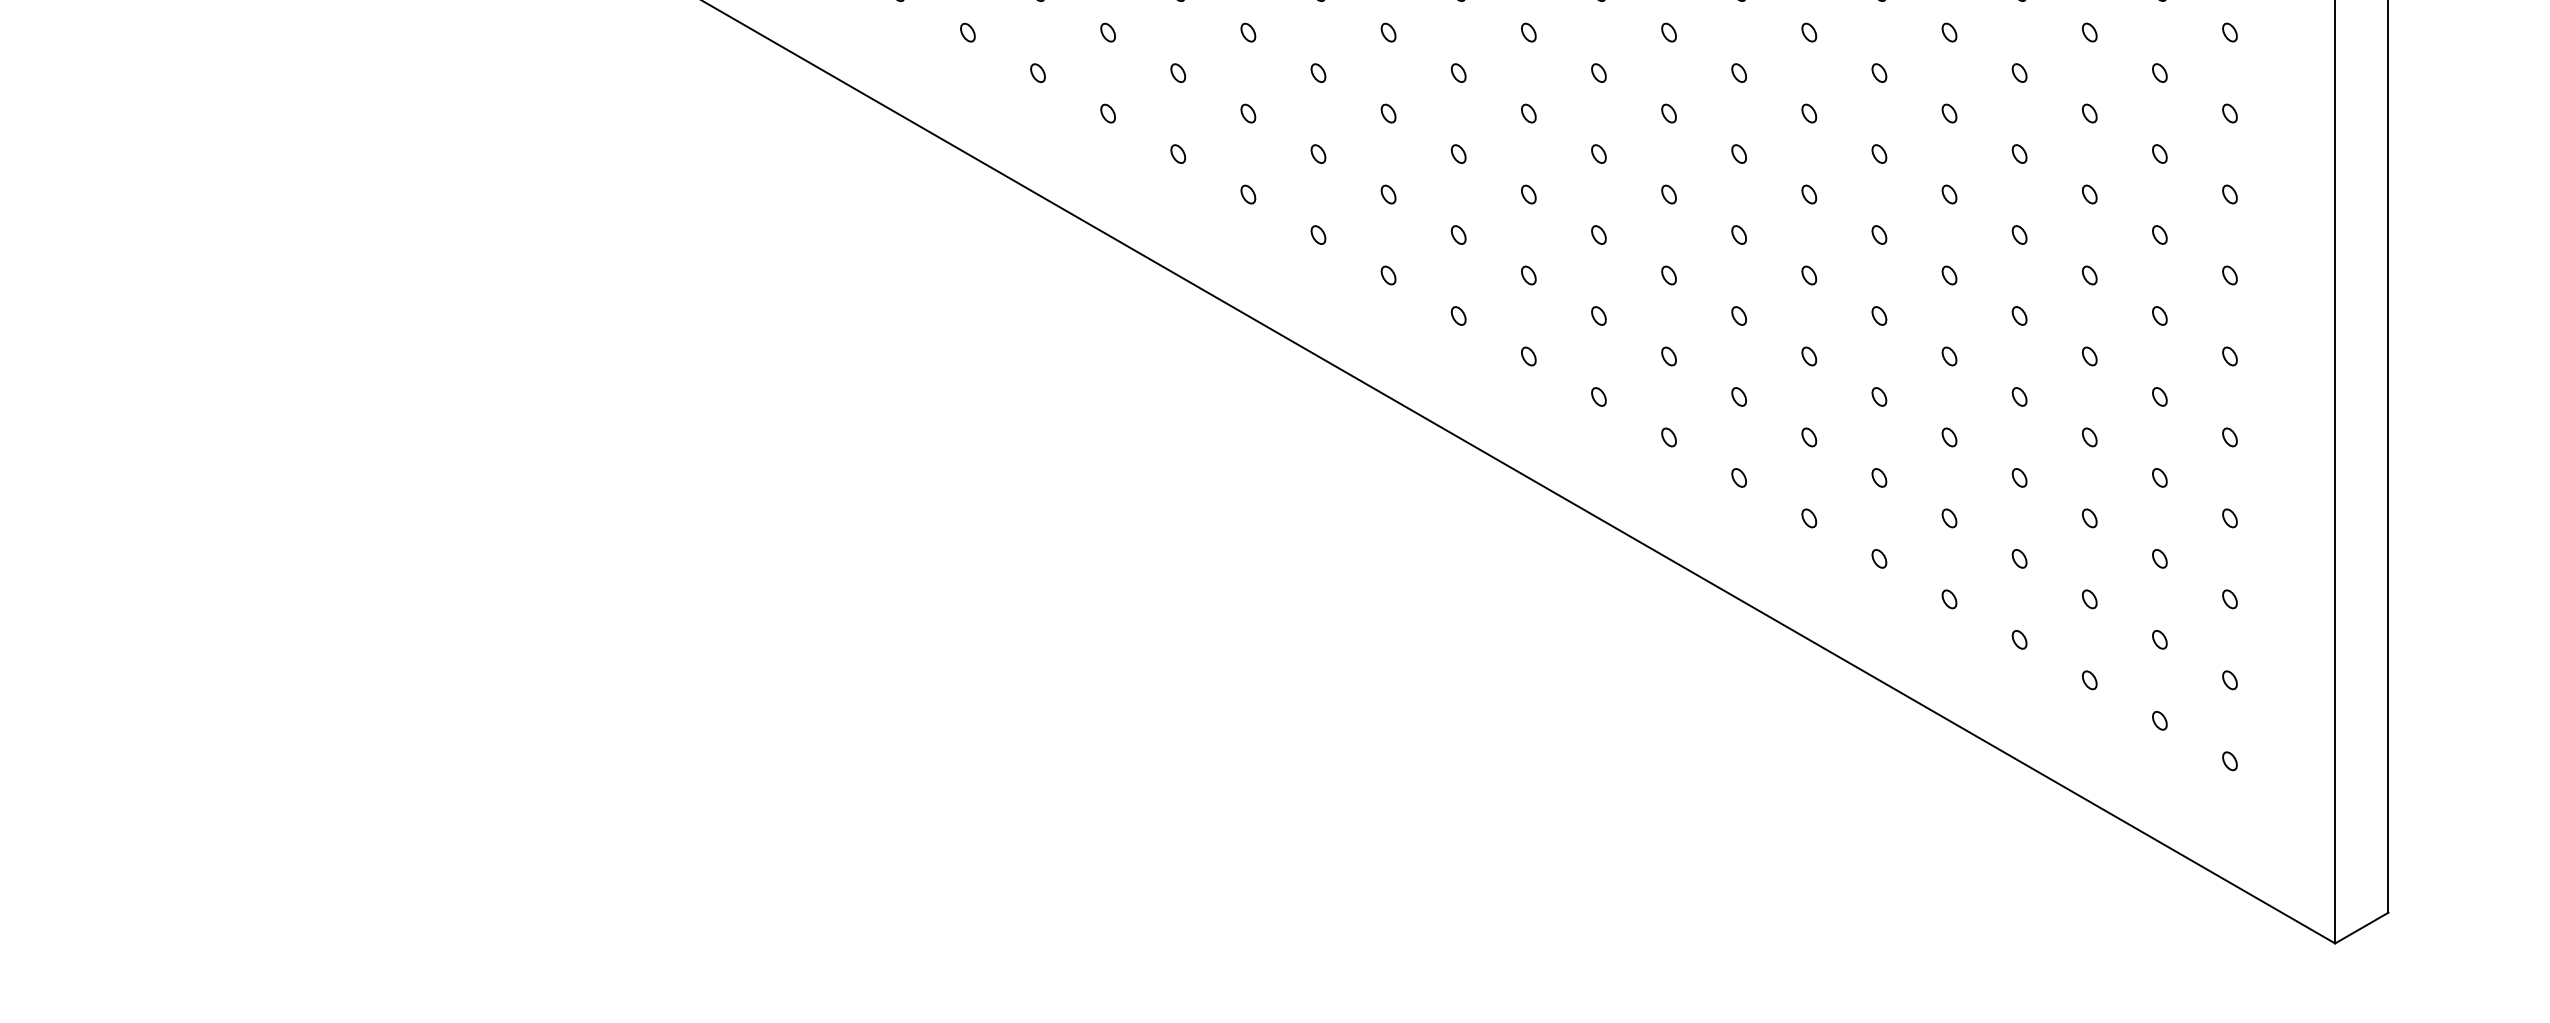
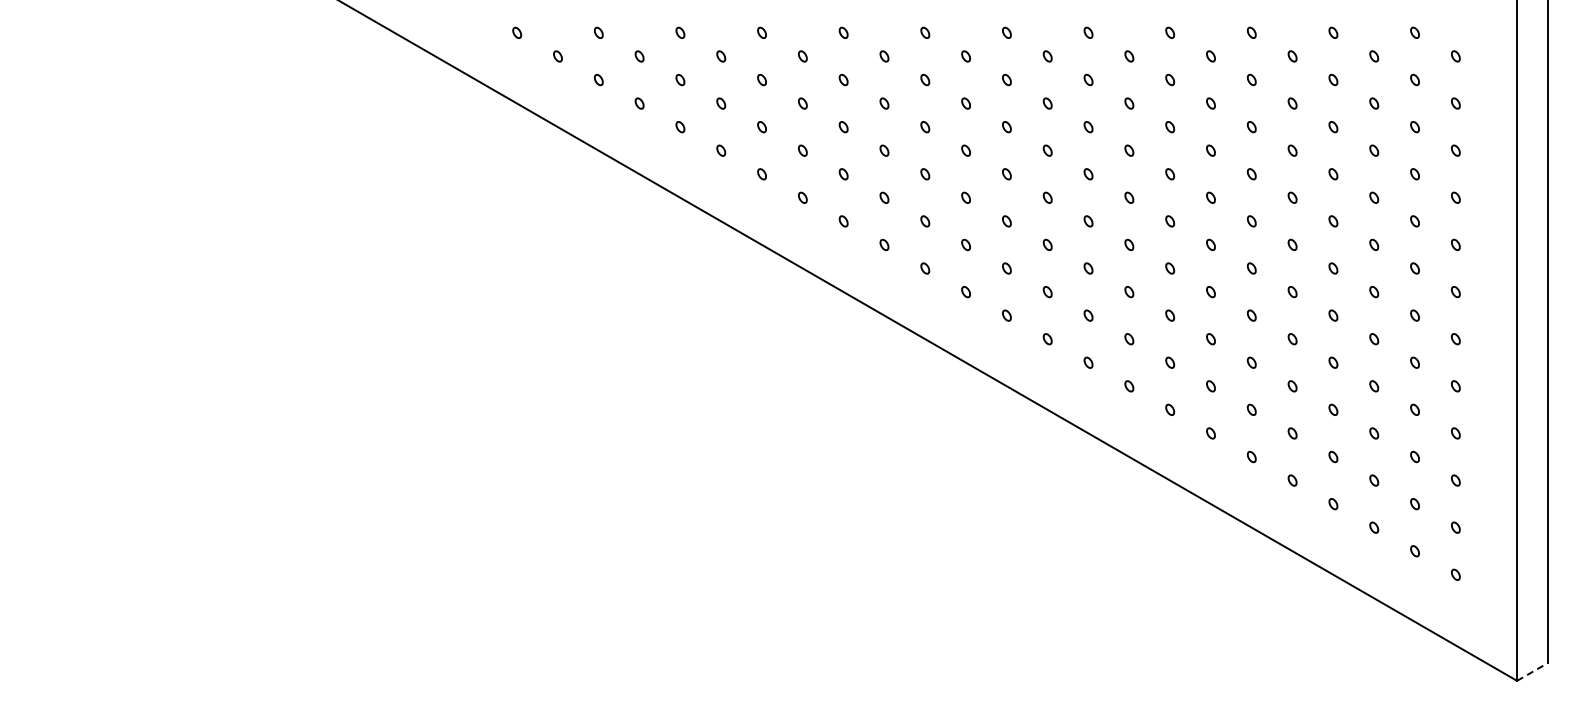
line: (2361, 927) -> (1532, 671), solid -> dashed

